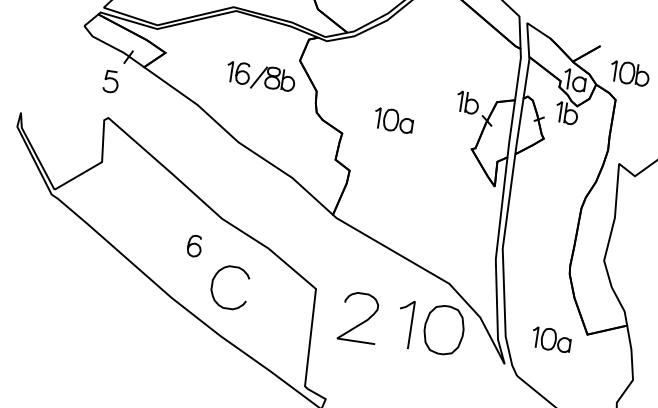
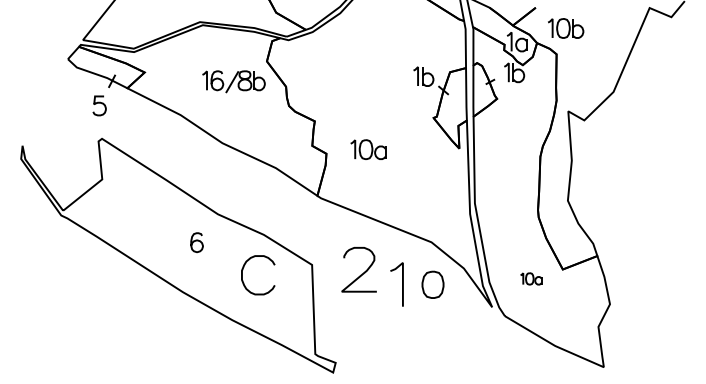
part: (393, 120) -> (368, 149), moved
curve: (212, 290) -> (243, 280), moved
curve: (360, 322) -> (360, 274), moved
part: (443, 329) -> (432, 284), size x0.6
part: (551, 339) -> (531, 278), size x0.6

